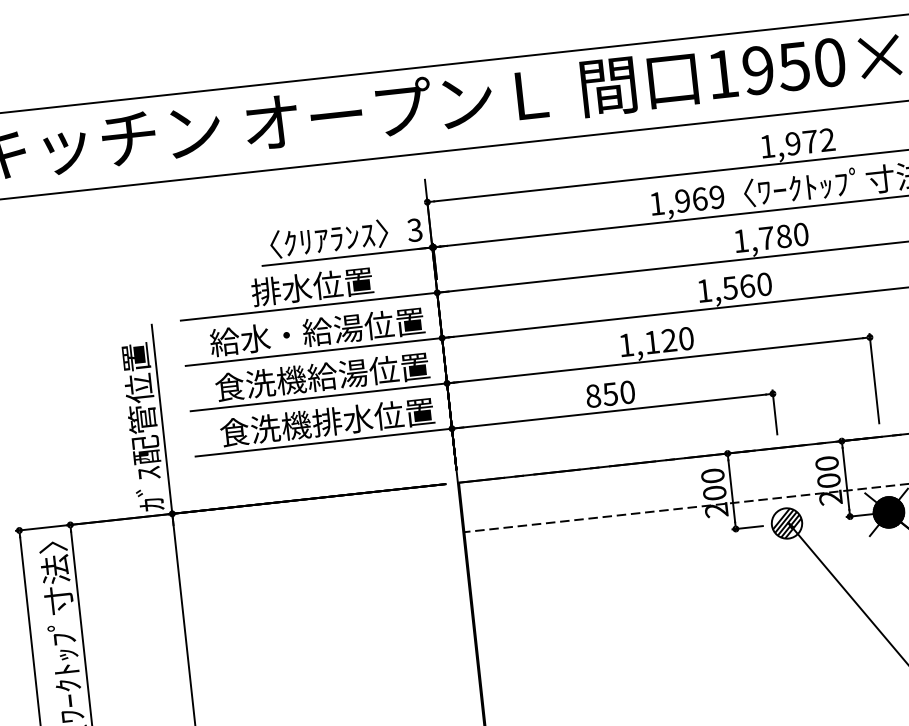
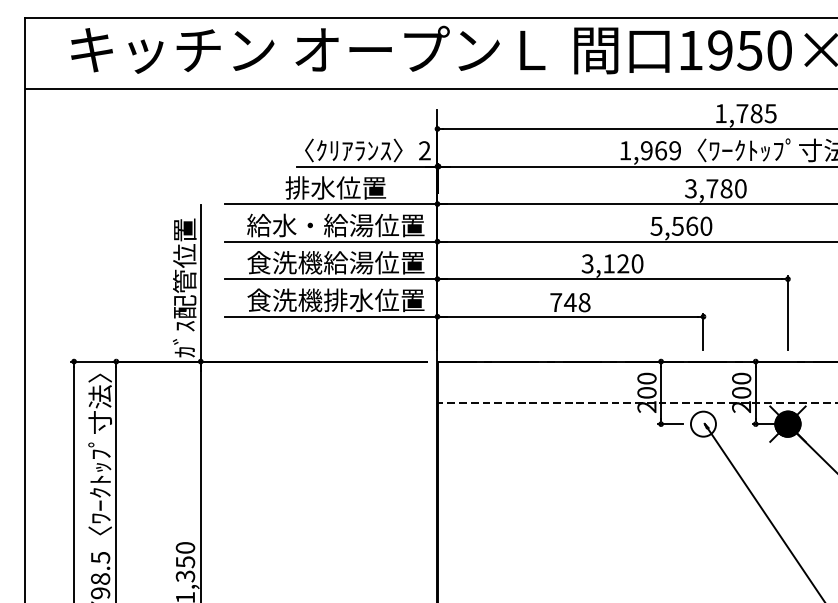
text: (810, 141) -> (756, 113), 1,972 -> 1,785
text: (414, 229) -> (424, 150), 3 -> 2
text: (740, 240) -> (690, 188), 1,780 -> 3,780
text: (704, 291) -> (656, 226), 1,560 -> 5,560
text: (626, 344) -> (587, 263), 1,120 -> 3,120
text: (610, 394) -> (570, 302), 850 -> 748
hatch: (787, 523) -> (703, 424), removed

